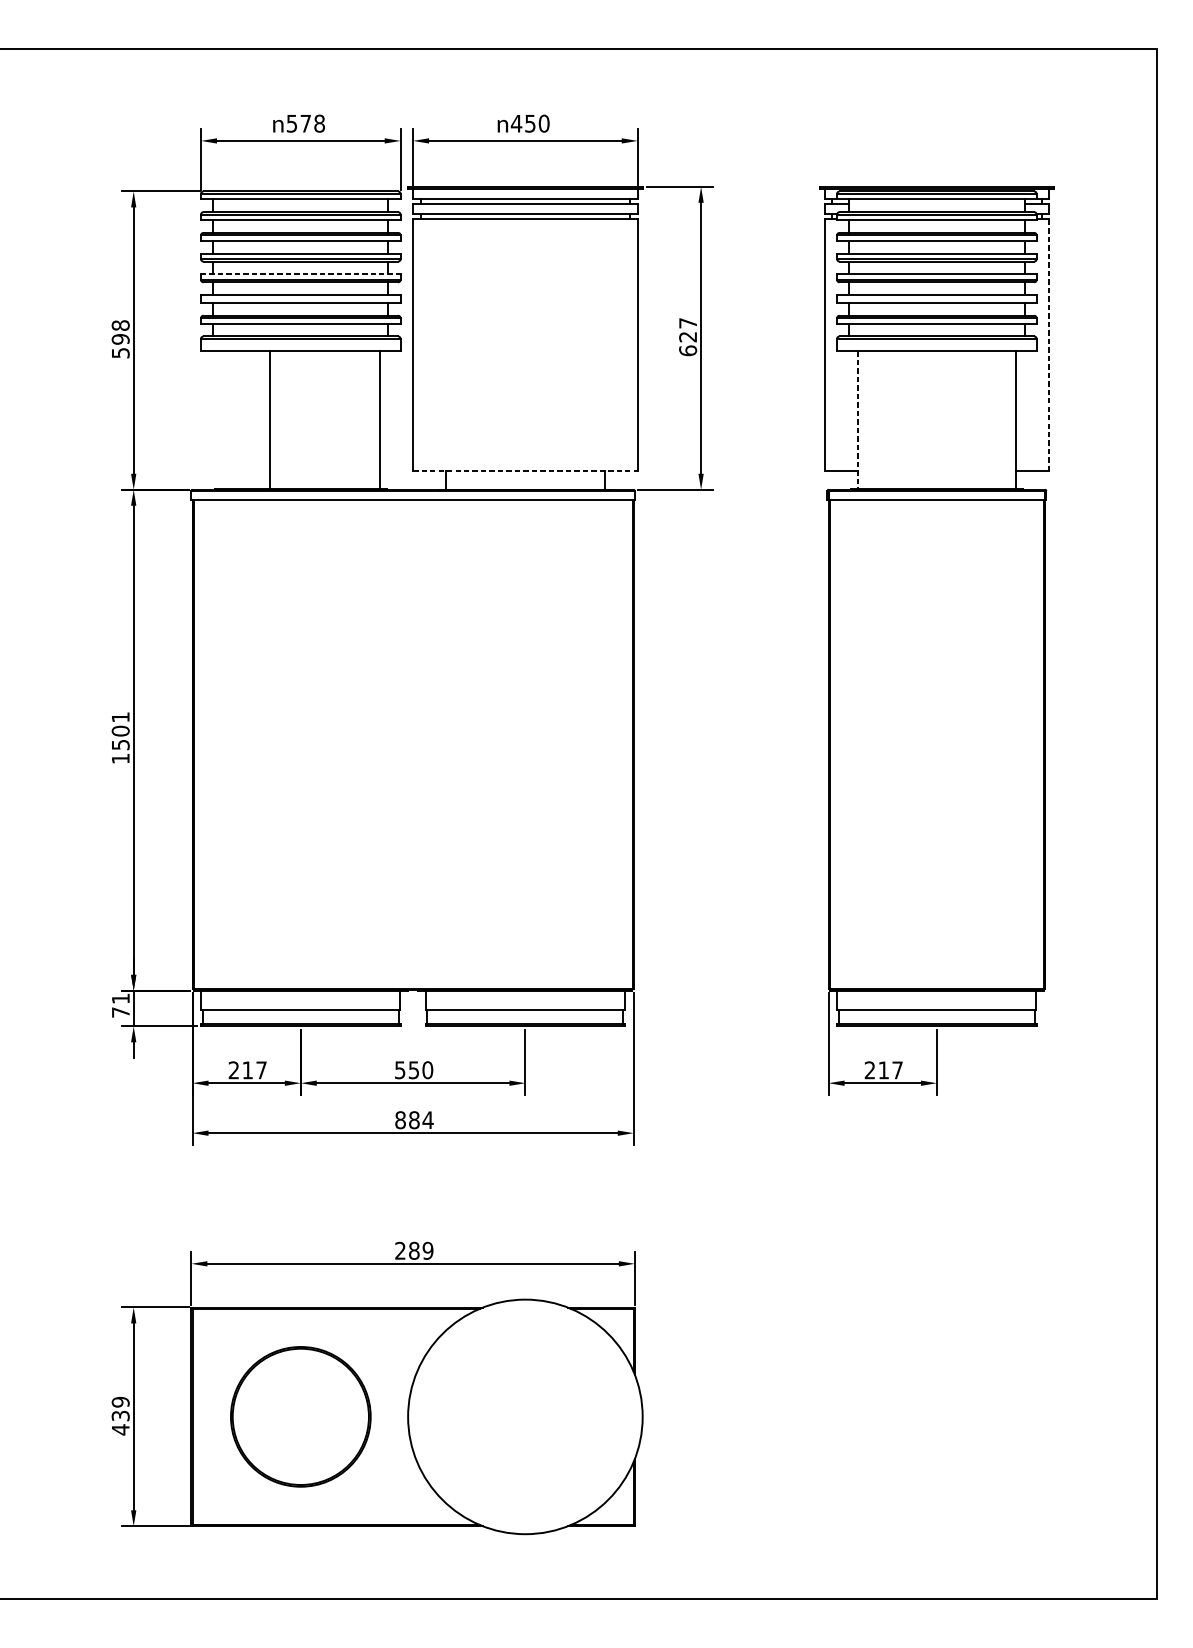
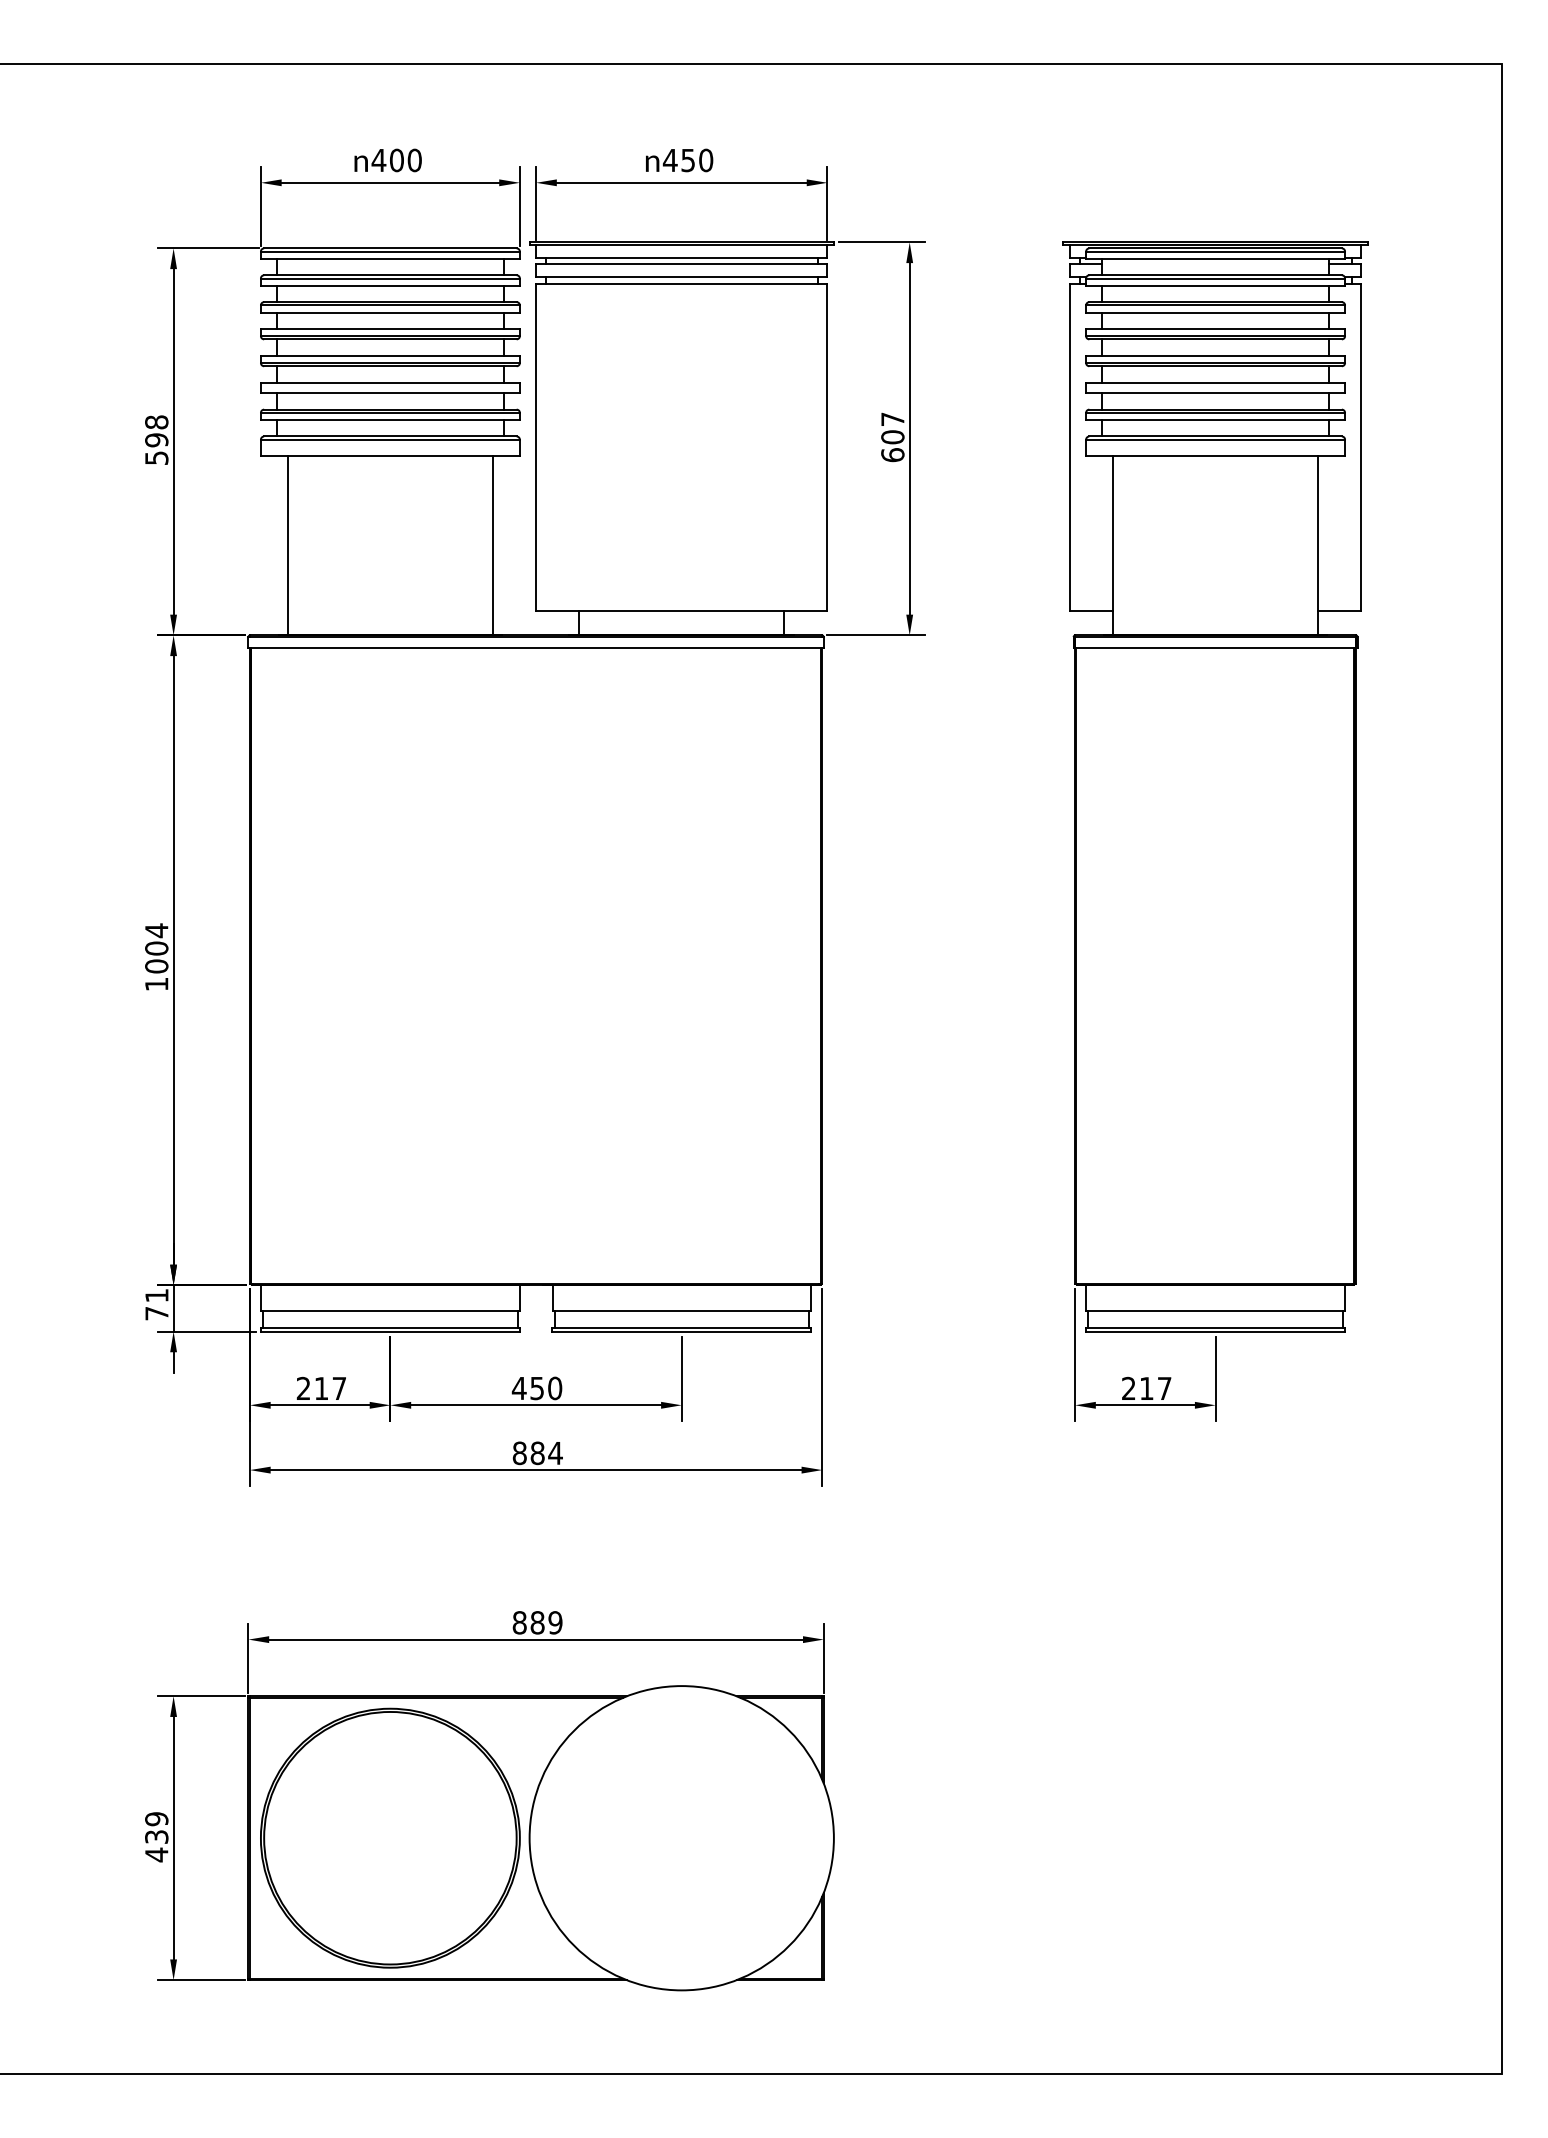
text: (305, 123) -> (396, 160), 578 -> 400
line: (300, 274) -> (390, 355), dashed -> solid
text: (687, 337) -> (892, 437), 627 -> 607
line: (1049, 344) -> (1361, 447), dashed -> solid
line: (270, 419) -> (287, 544), moved
line: (857, 420) -> (1112, 545), dashed -> solid
line: (525, 471) -> (681, 611), dashed -> solid
text: (120, 731) -> (156, 948), 1501 -> 1004
text: (399, 1070) -> (518, 1388), 550 -> 450
text: (400, 1250) -> (519, 1622), 289 -> 889
part: (300, 1416) -> (390, 1837), size x1.43

